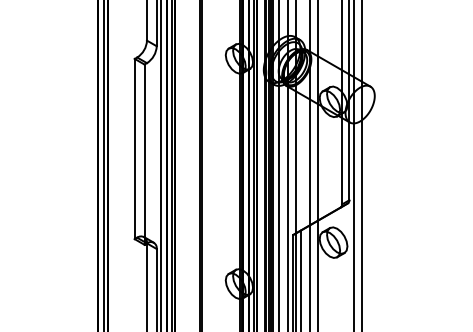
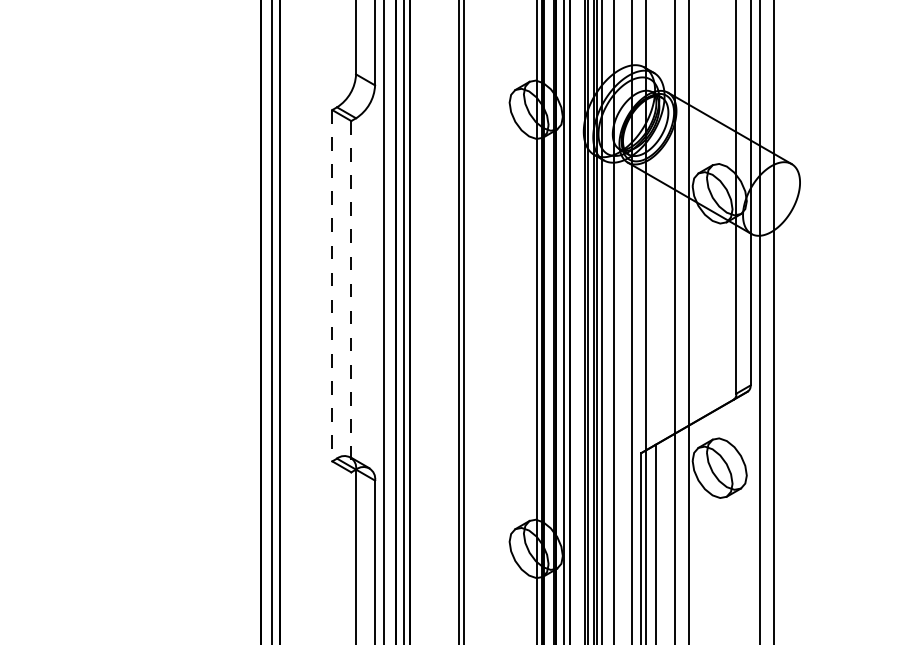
line: (134, 149) -> (331, 286), solid -> dashed
line: (144, 155) -> (351, 298), solid -> dashed

